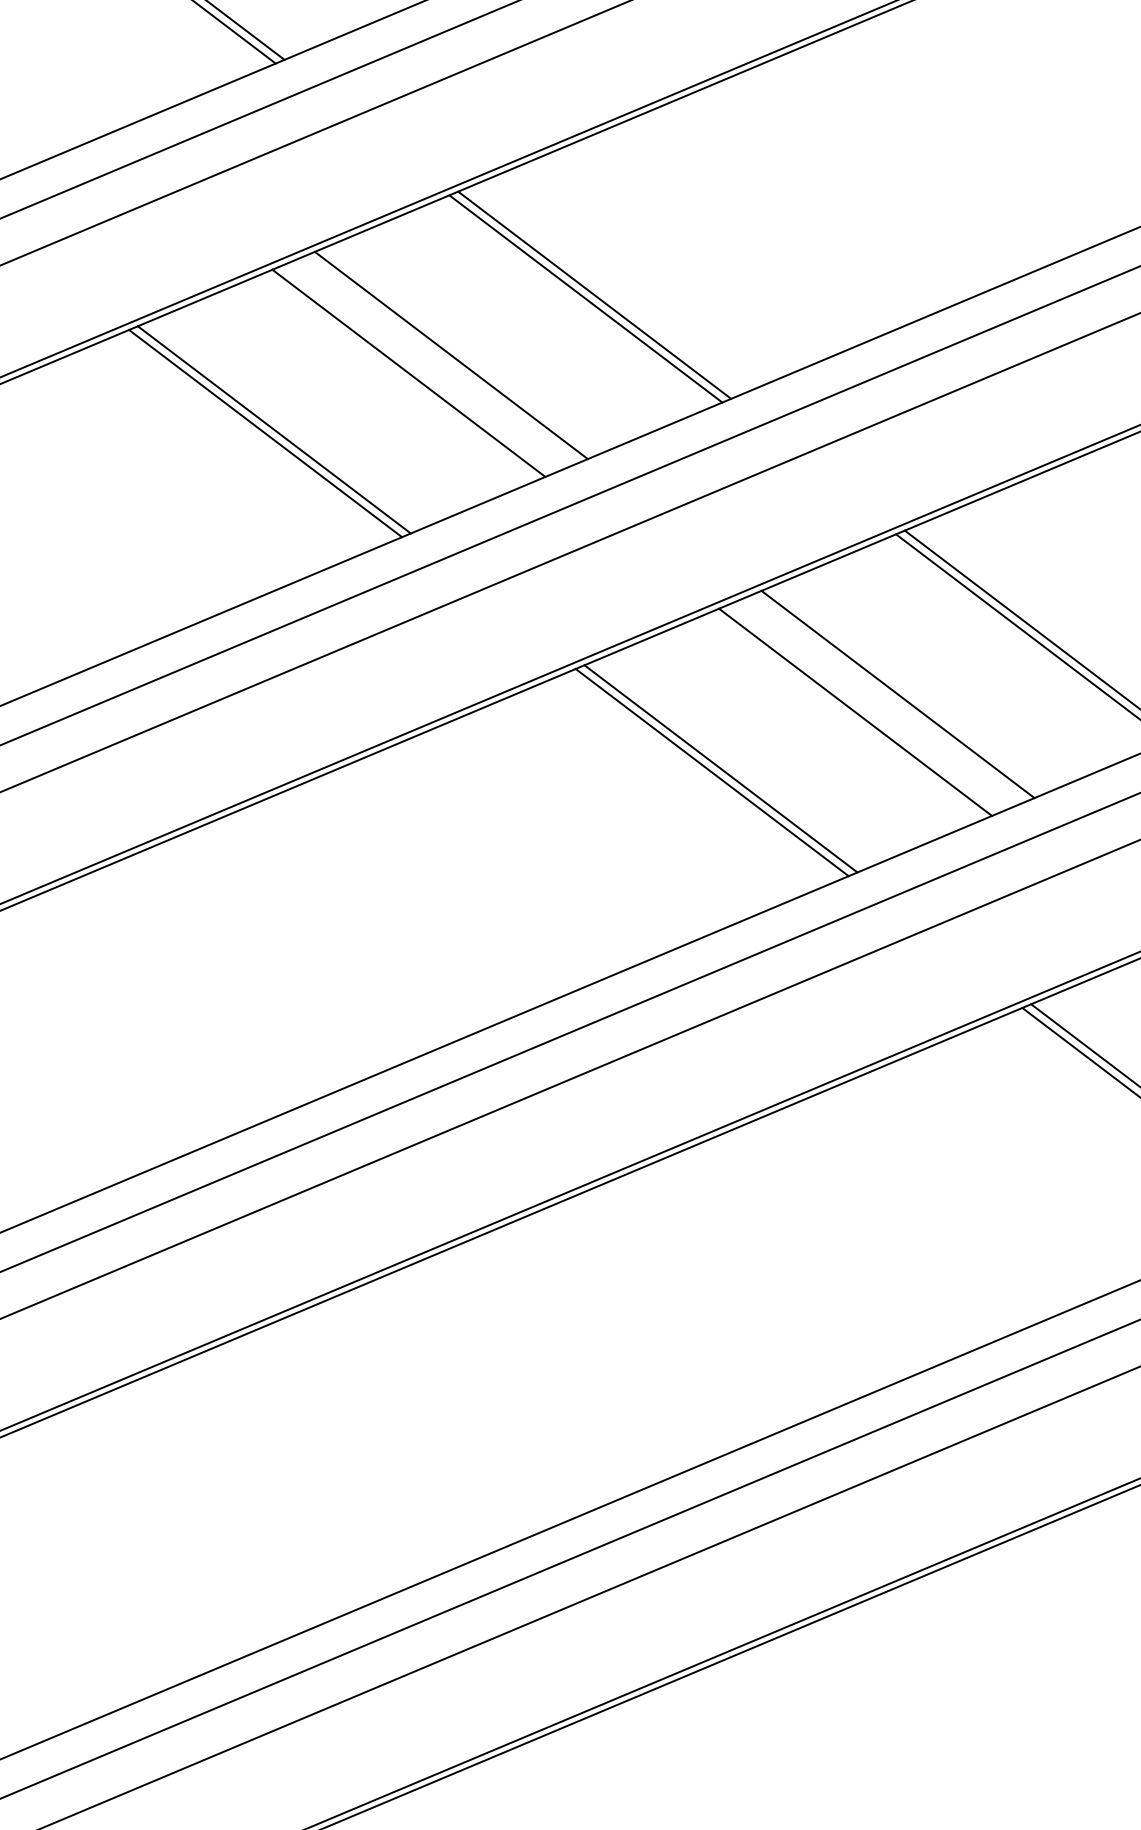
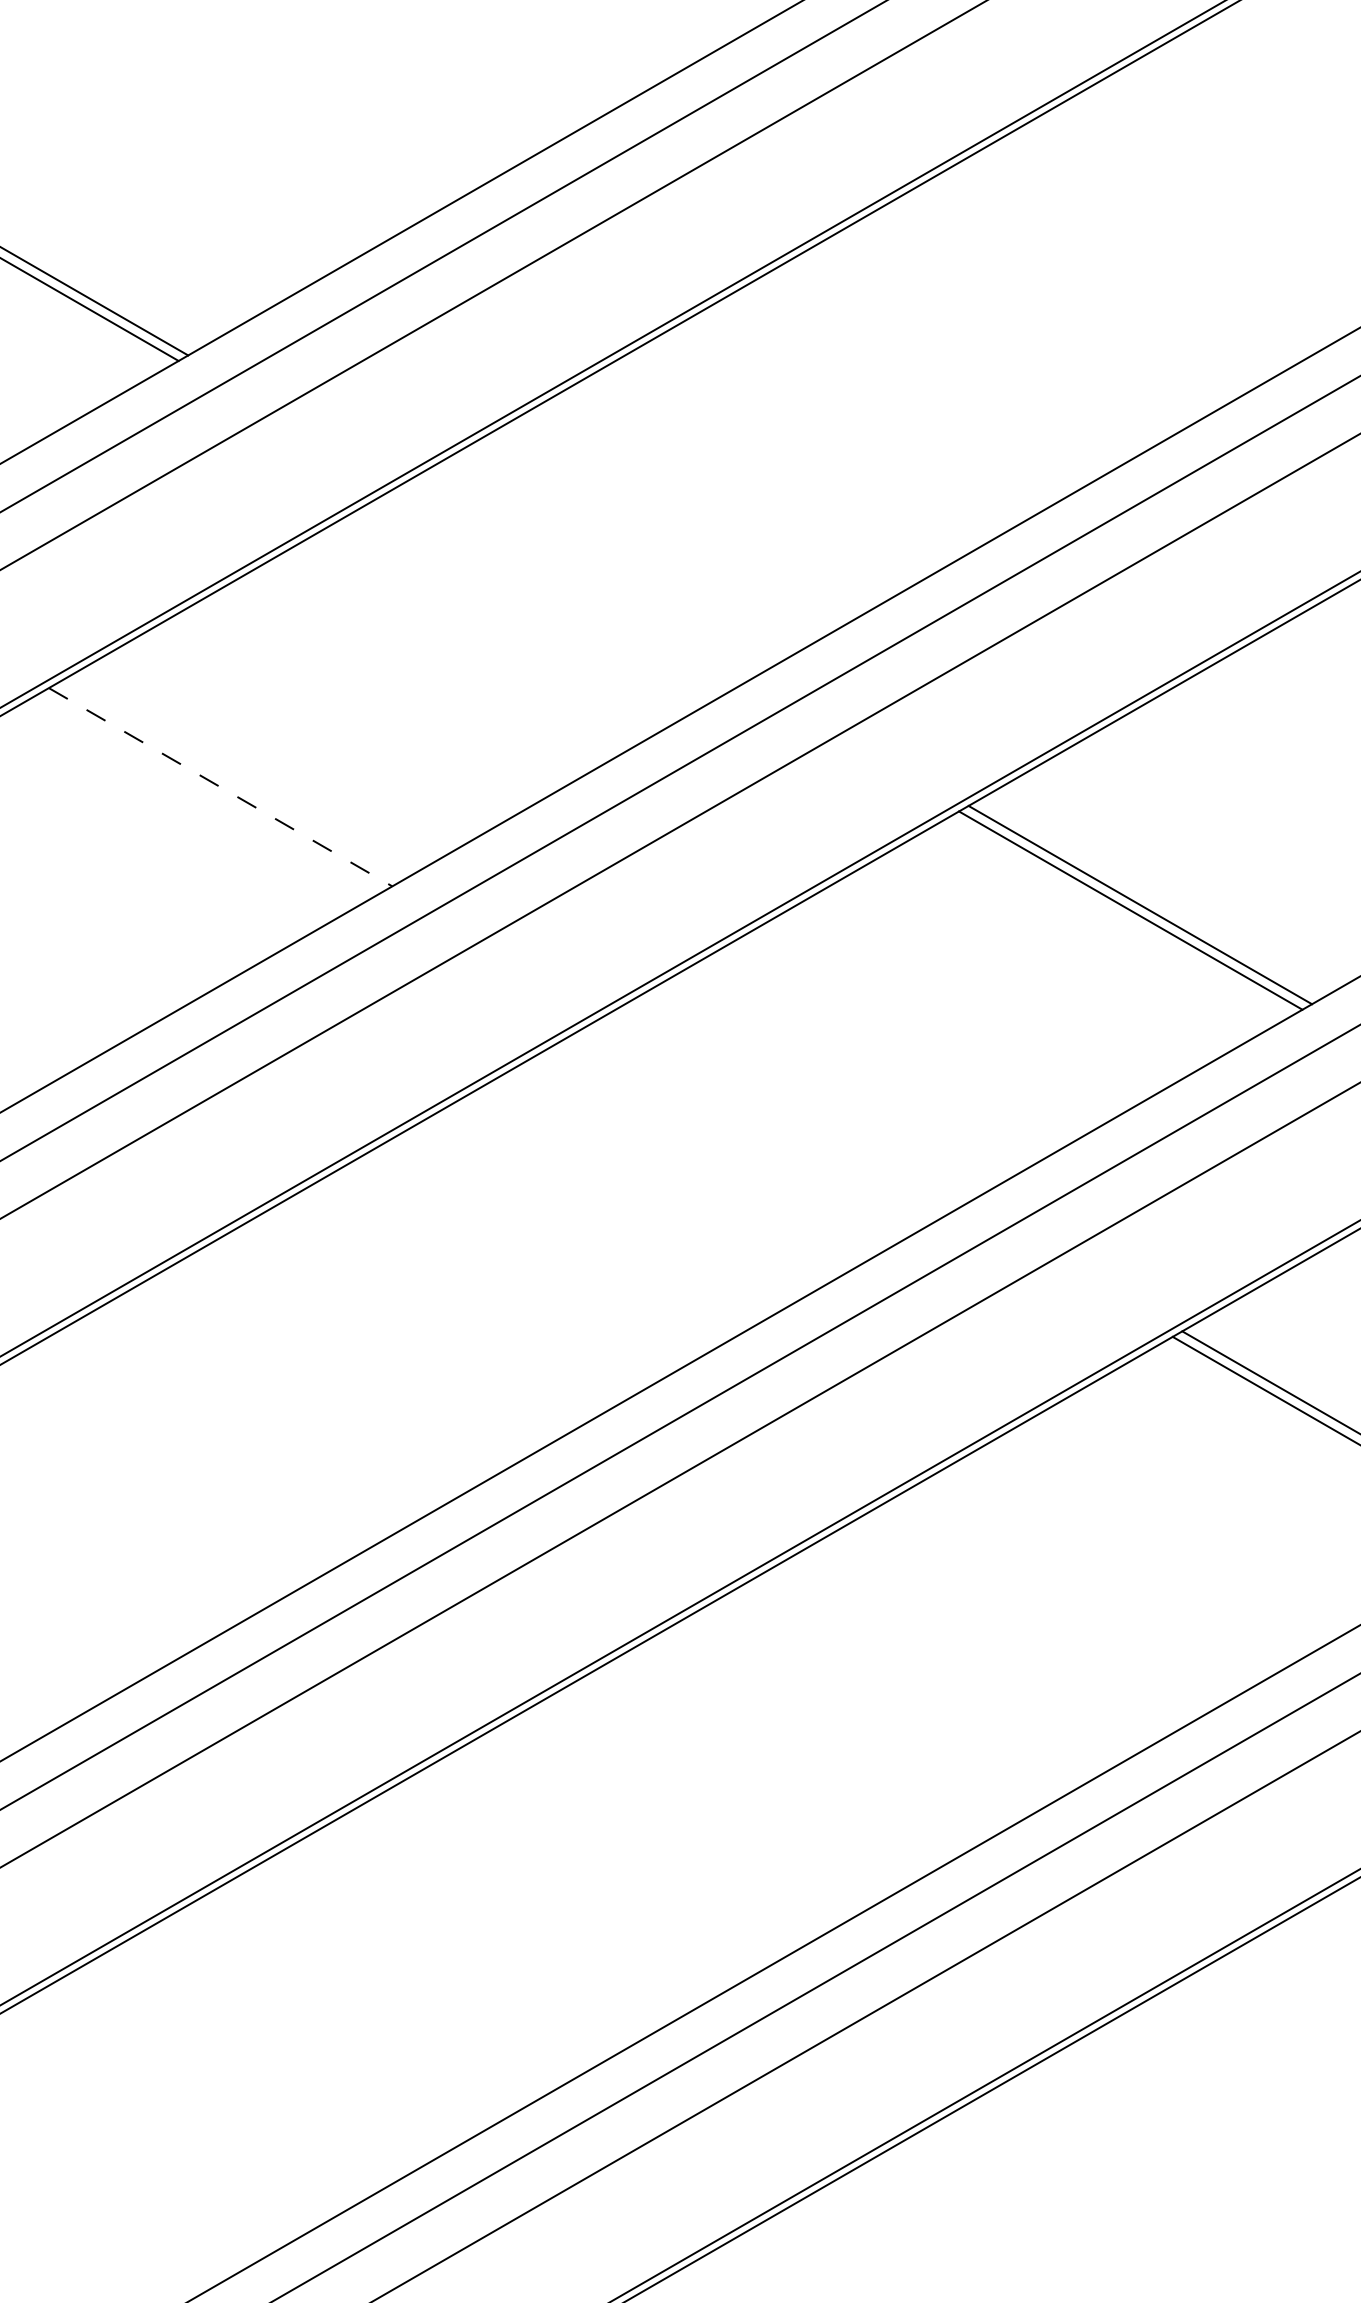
line: (594, 295) -> (578, 580), removed
line: (585, 299) -> (568, 586), removed
line: (451, 355) -> (422, 670), removed
line: (408, 373) -> (376, 697), removed
line: (273, 429) -> (229, 781), removed
line: (266, 433) -> (221, 787), solid -> dashed
line: (898, 694) -> (984, 994), removed
line: (855, 712) -> (938, 1021), removed
line: (720, 768) -> (791, 1105), removed
line: (712, 772) -> (782, 1111), removed

